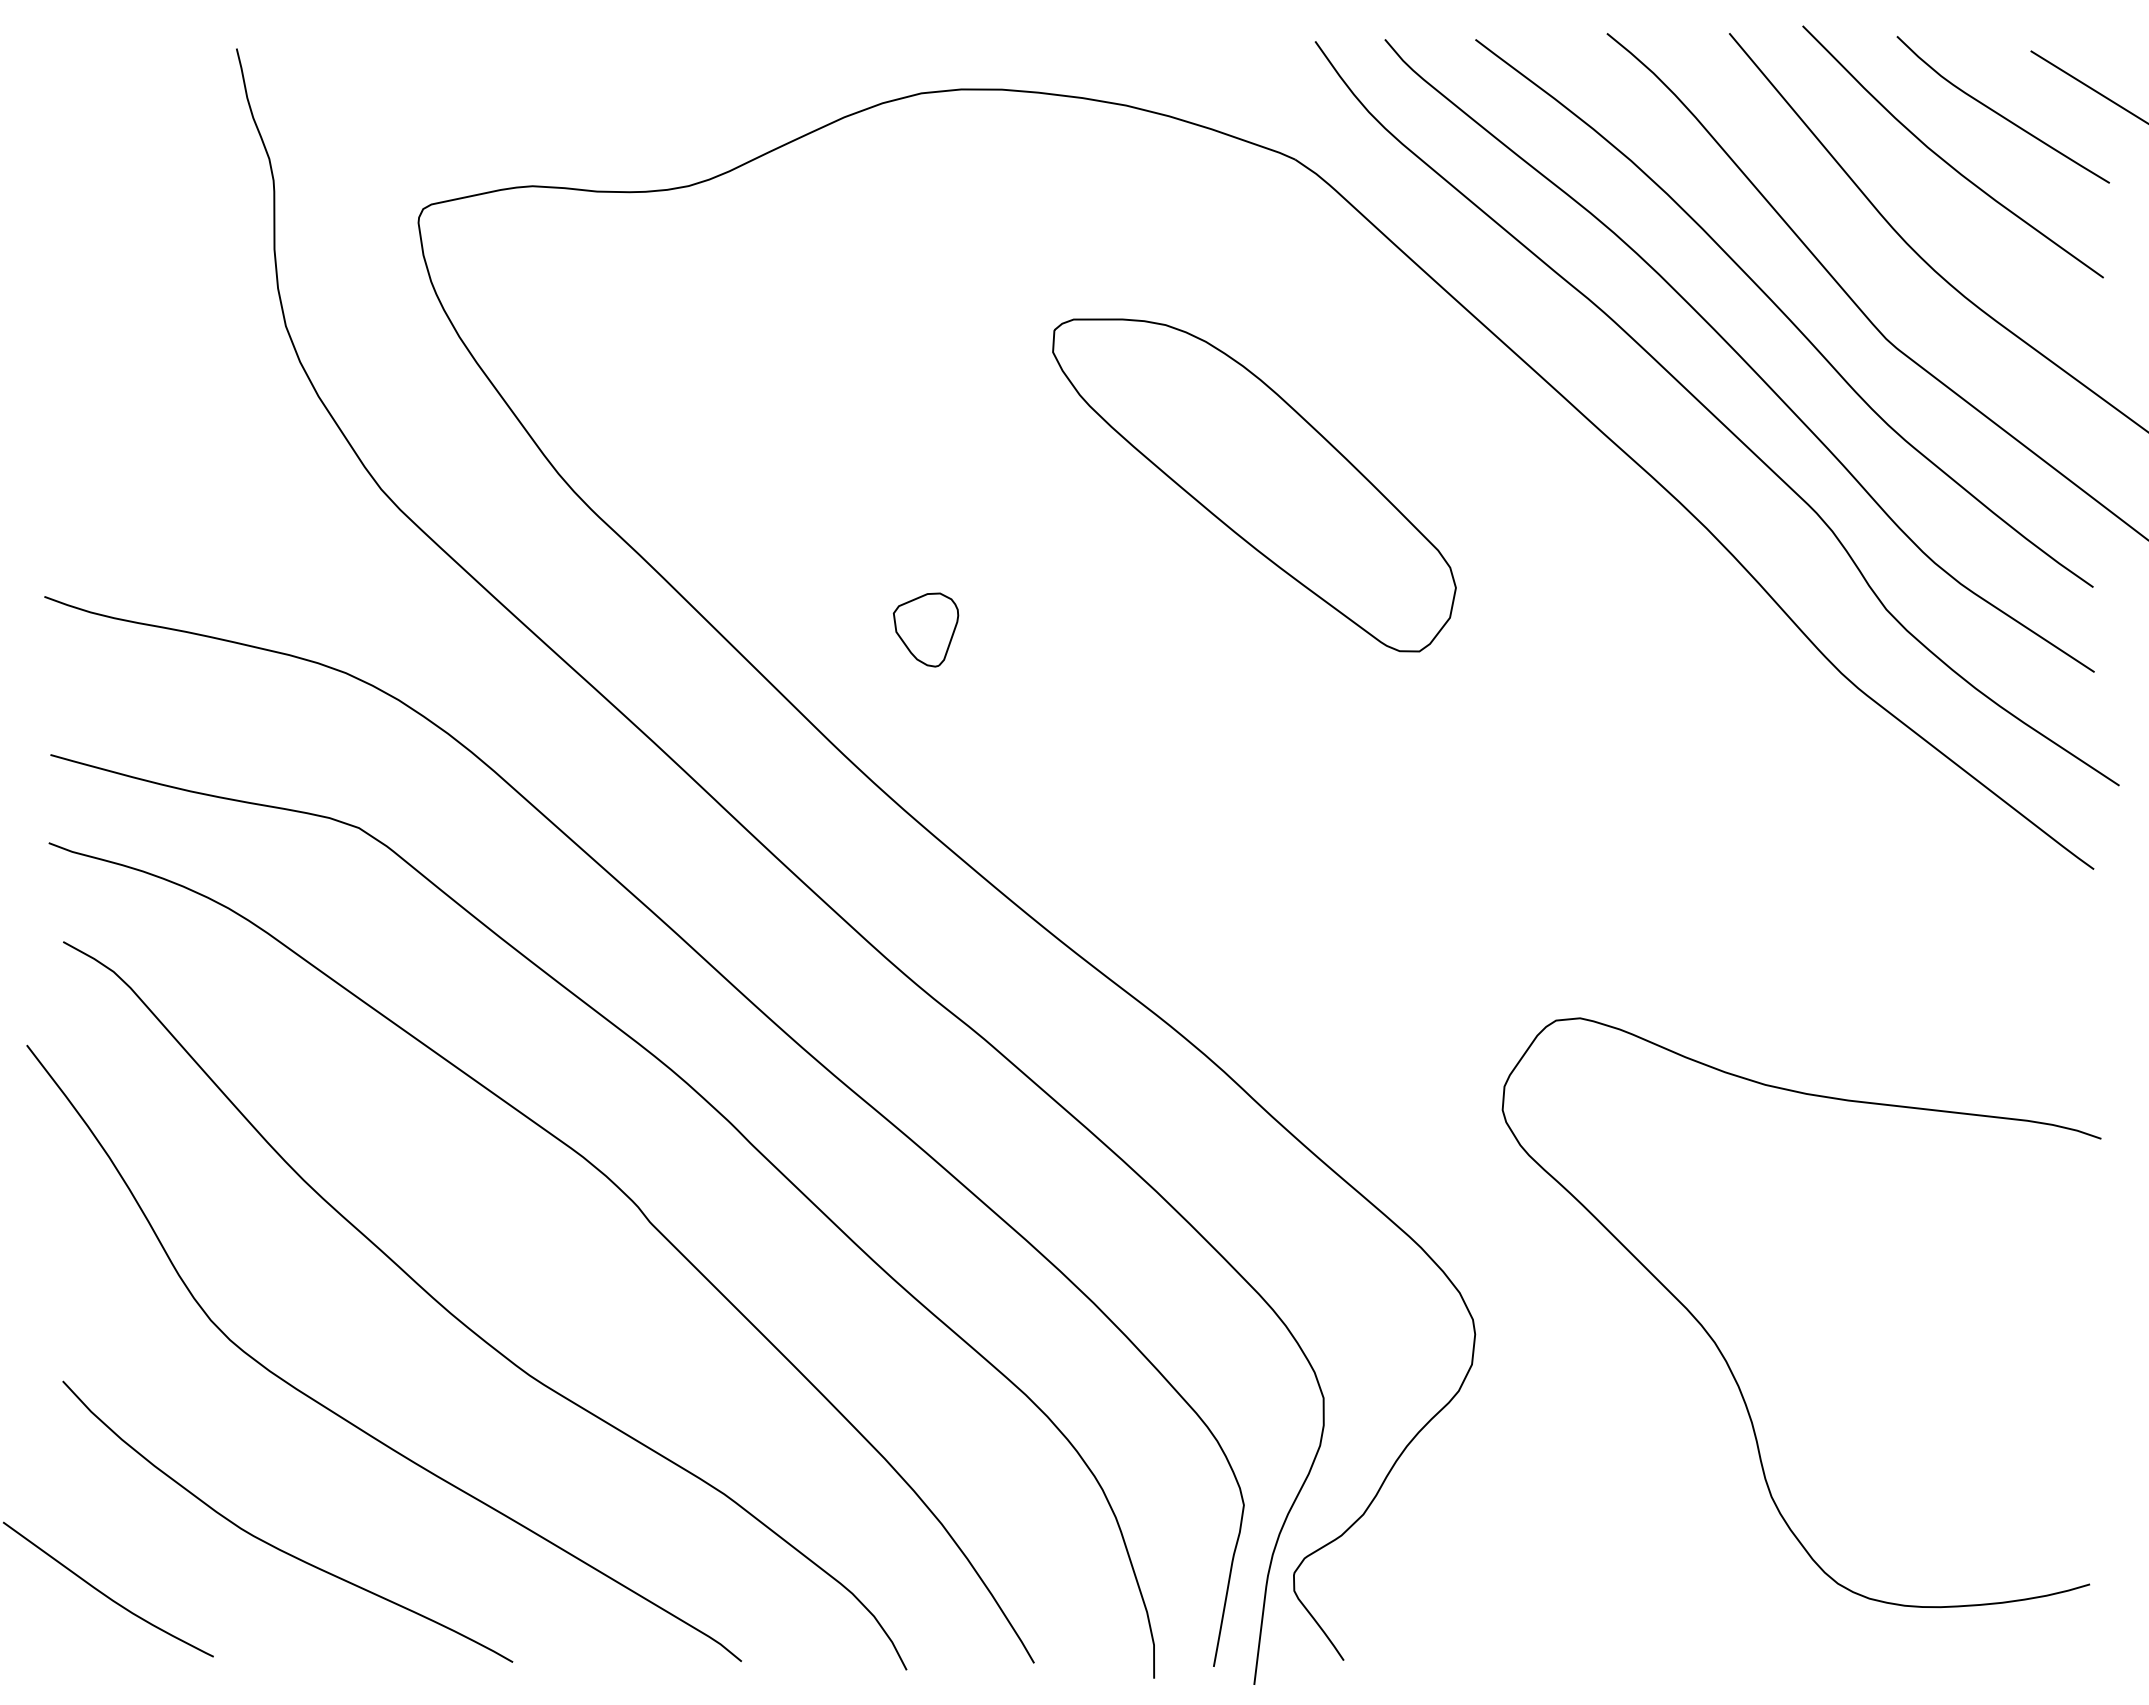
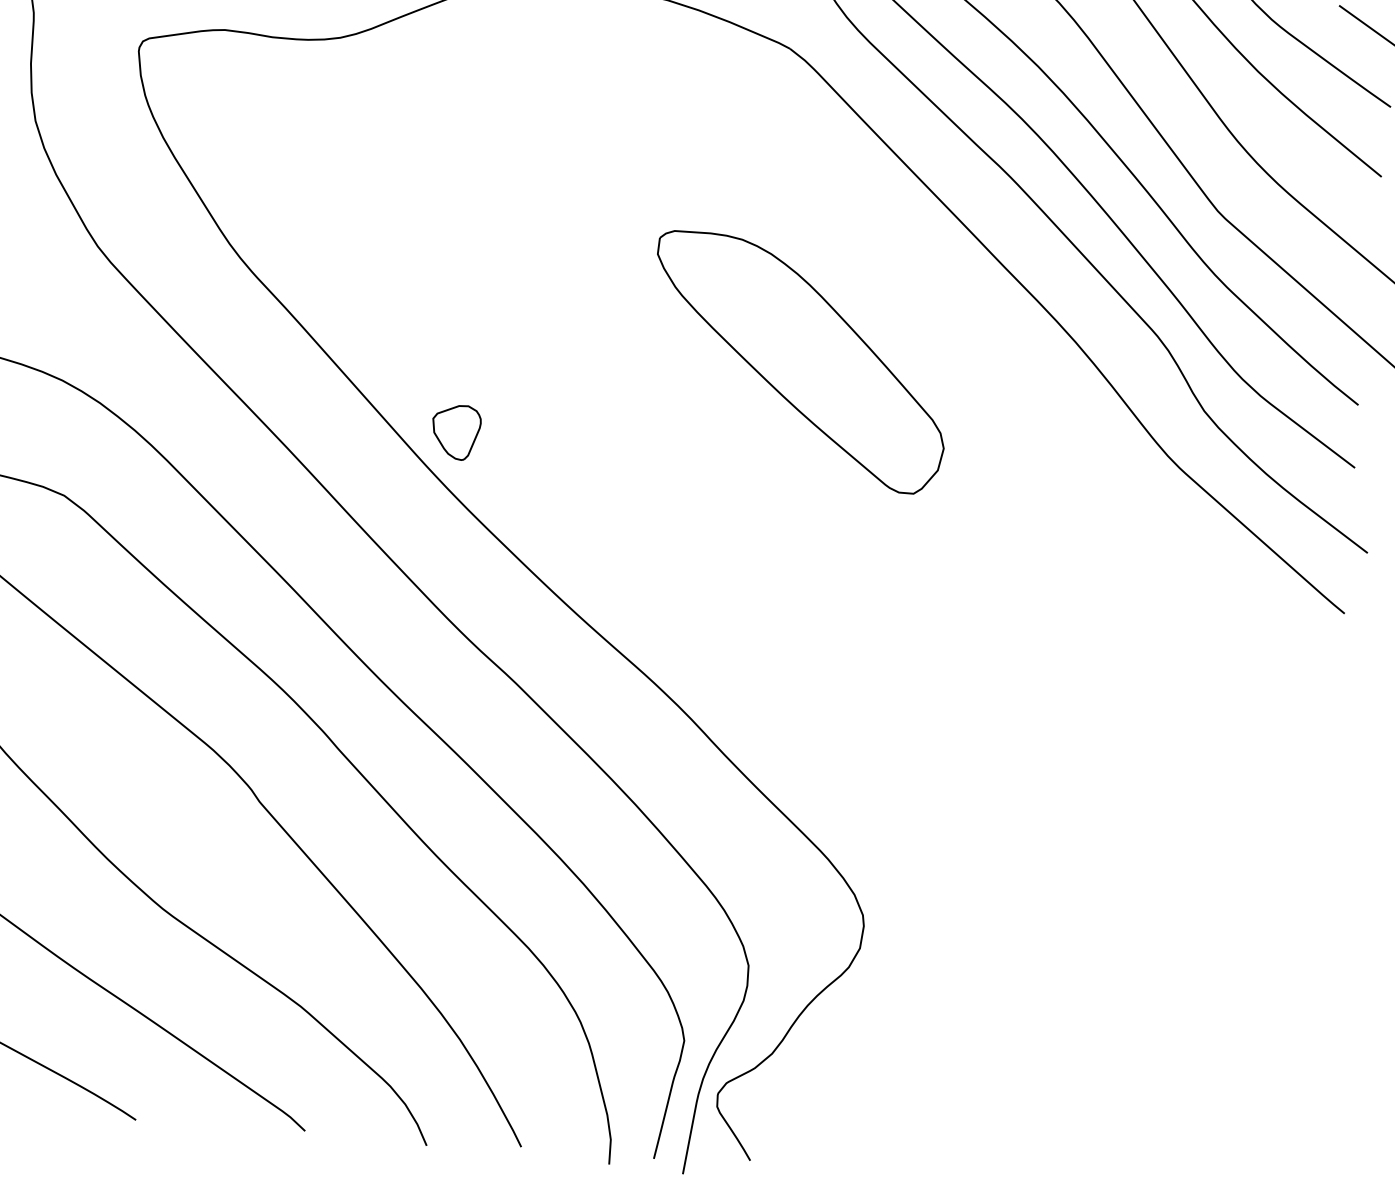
part: (1254, 485) -> (800, 362), moved
part: (925, 629) -> (455, 432), moved
curve: (1726, 1359) -> (1048, 957), removed

